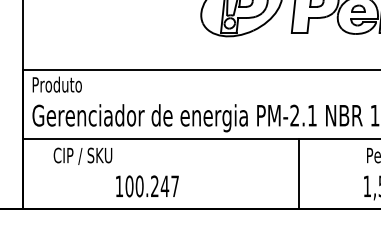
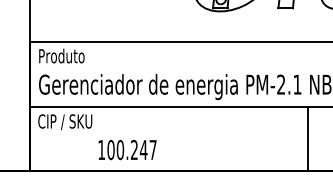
text: (82, 155) -> (64, 121), moved
line: (299, 174) -> (308, 139), moved
text: (147, 186) -> (127, 150), moved

